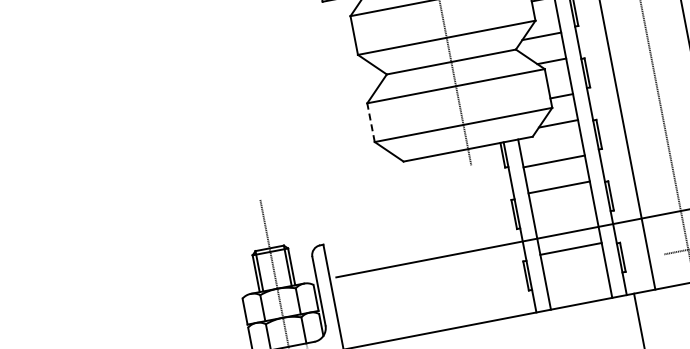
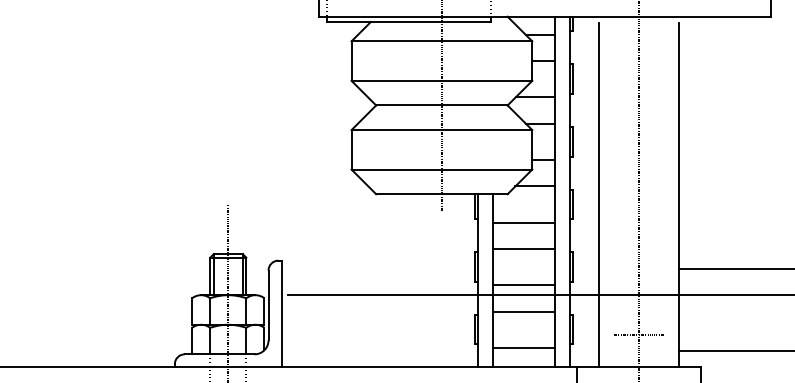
line: (370, 122) -> (351, 149), dashed -> solid
line: (565, 223) -> (523, 285), added
line: (577, 284) -> (523, 347), added

